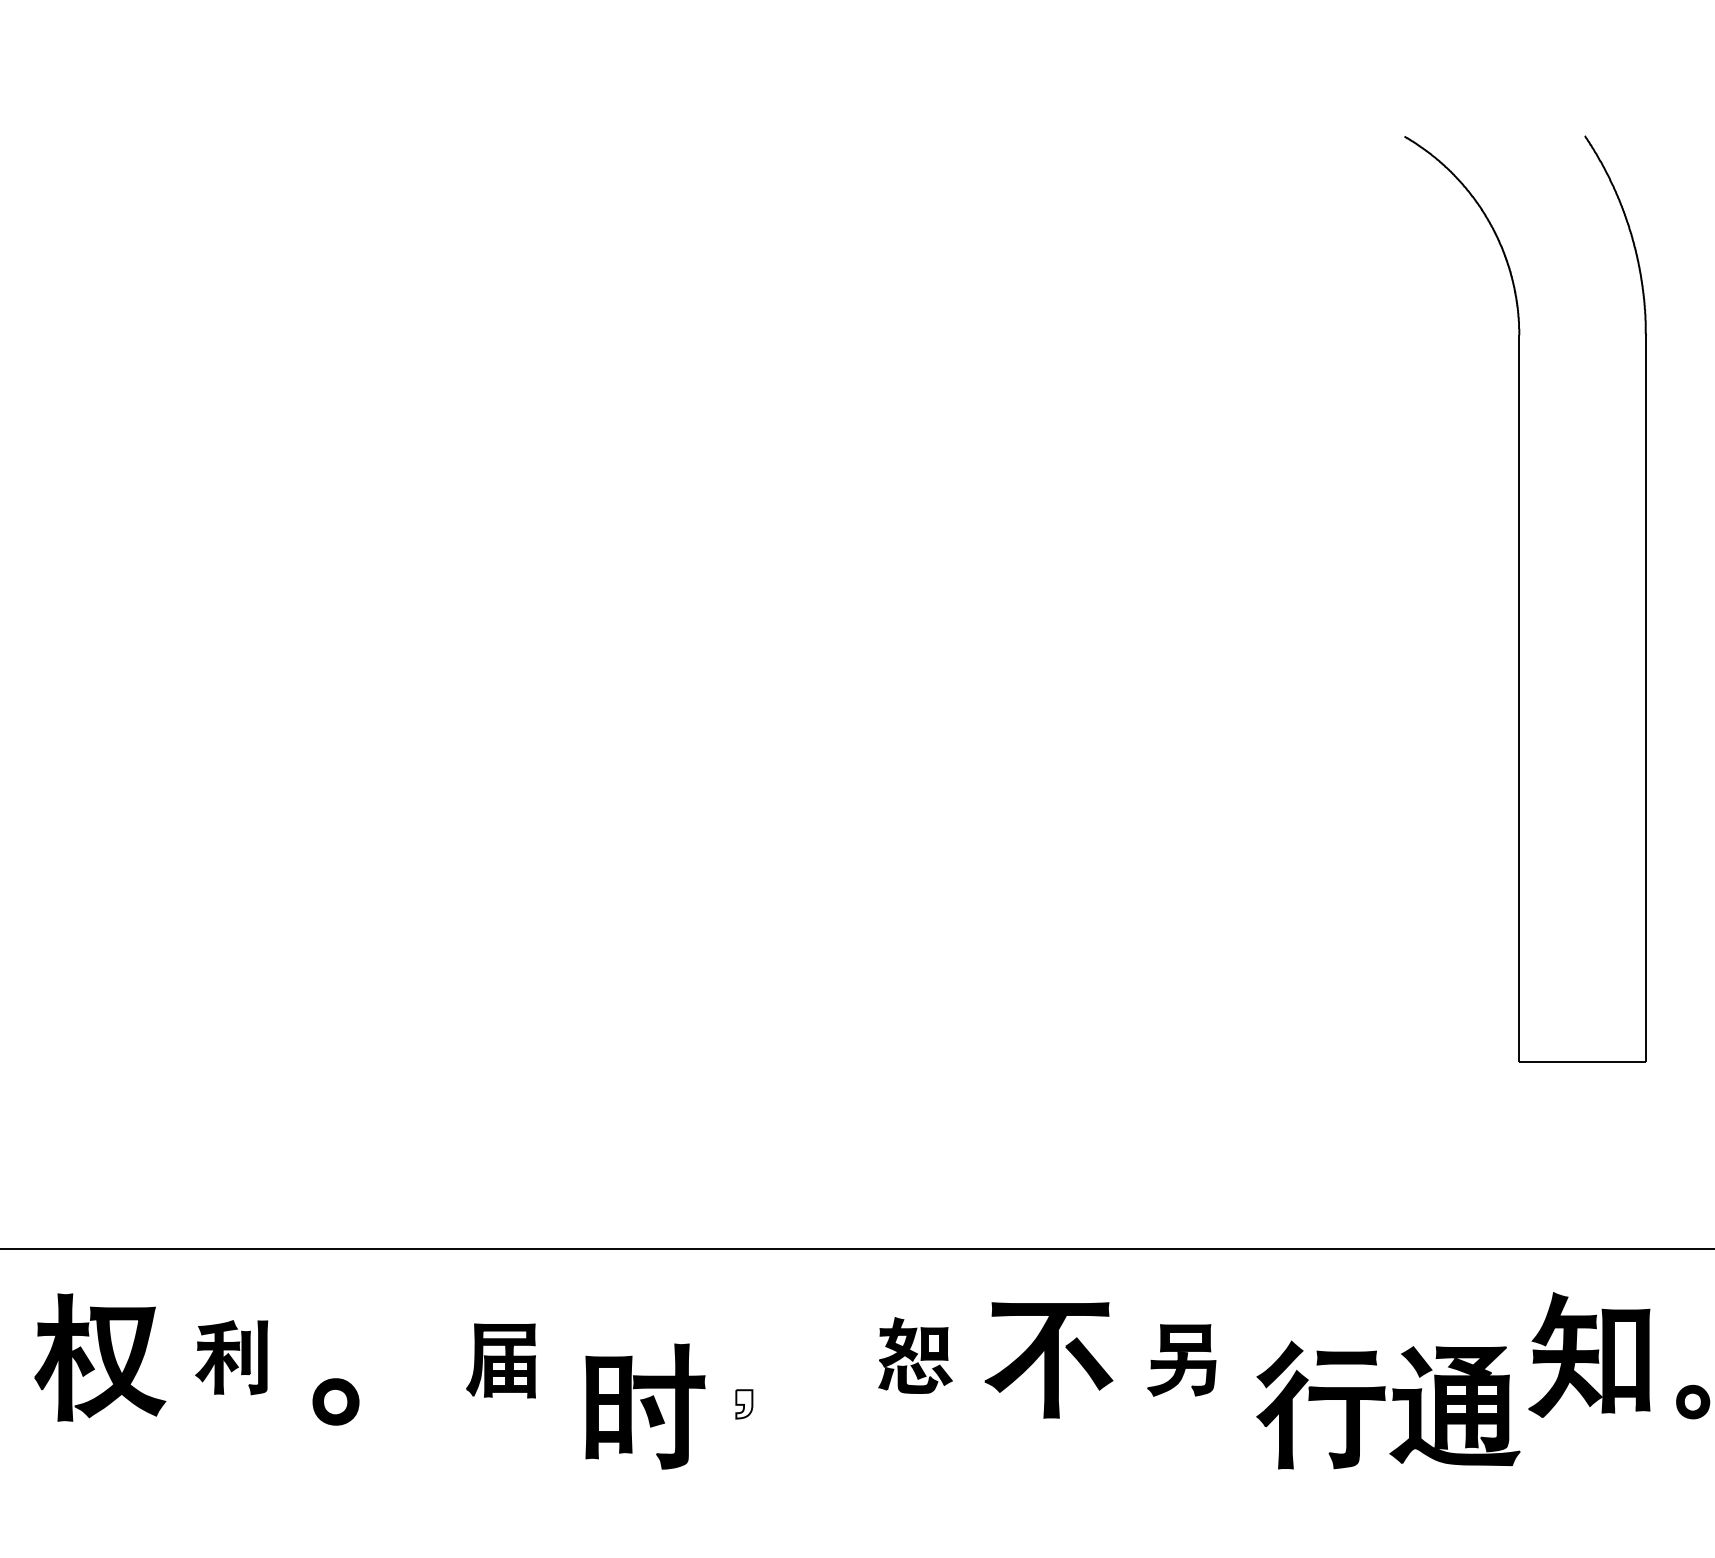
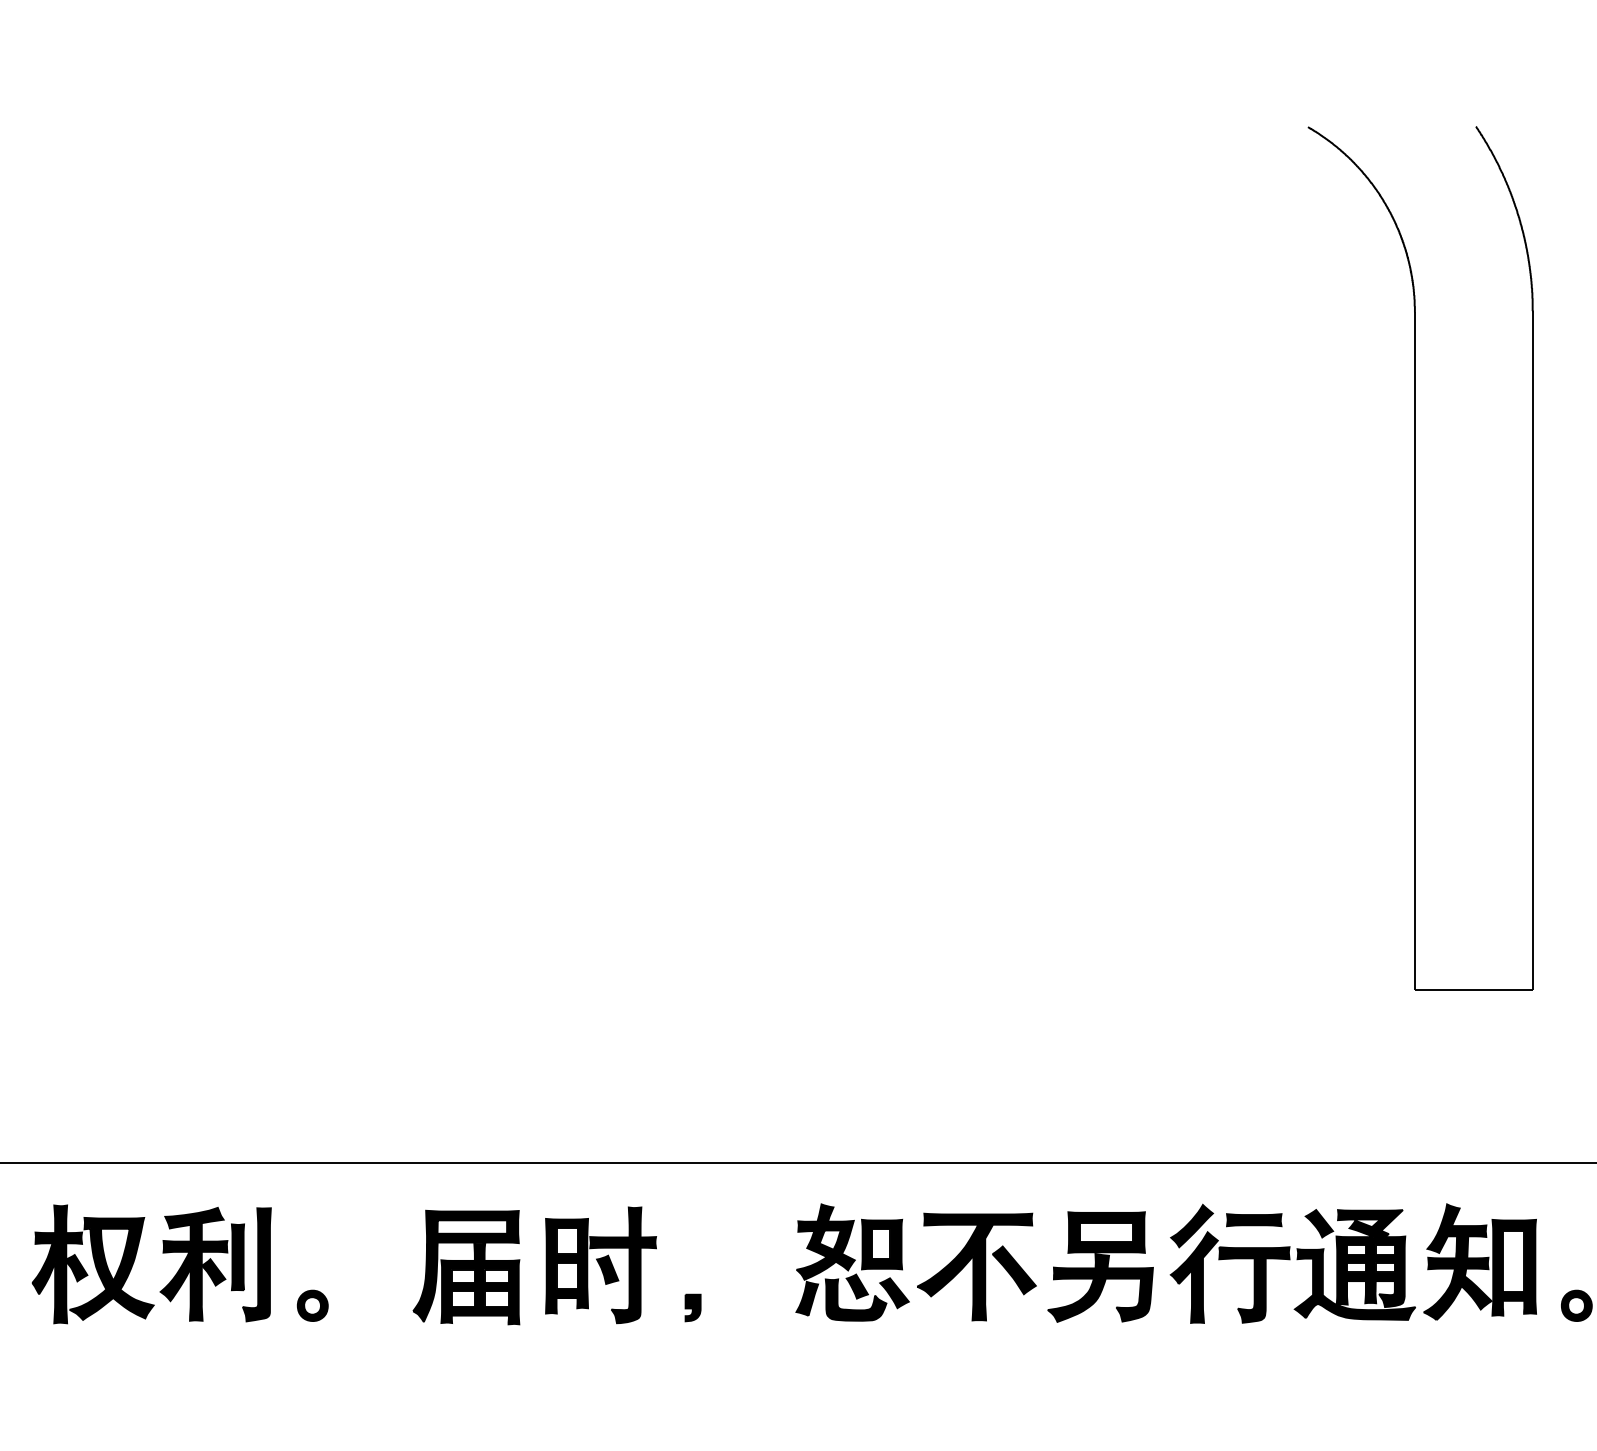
part: (915, 1355) -> (852, 1262), size x1.67
part: (231, 1357) -> (215, 1264), size x1.67
part: (500, 1360) -> (465, 1267), size x1.67
part: (1181, 1360) -> (1100, 1267), size x1.67
part: (335, 1402) -> (312, 1306), size x0.71
fill: (744, 1404) -> (693, 1308), added
part: (1388, 1404) -> (1293, 1263), moved
part: (645, 1406) -> (601, 1265), moved

